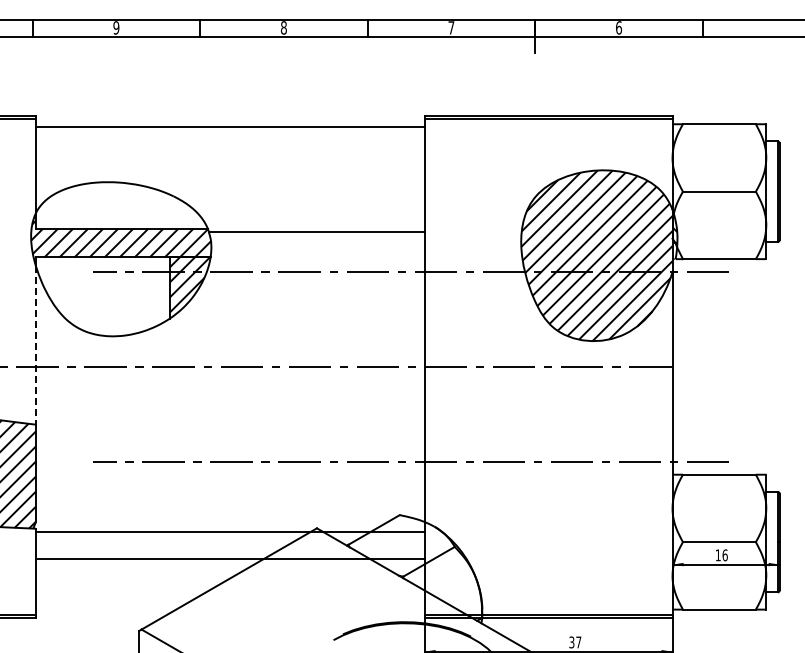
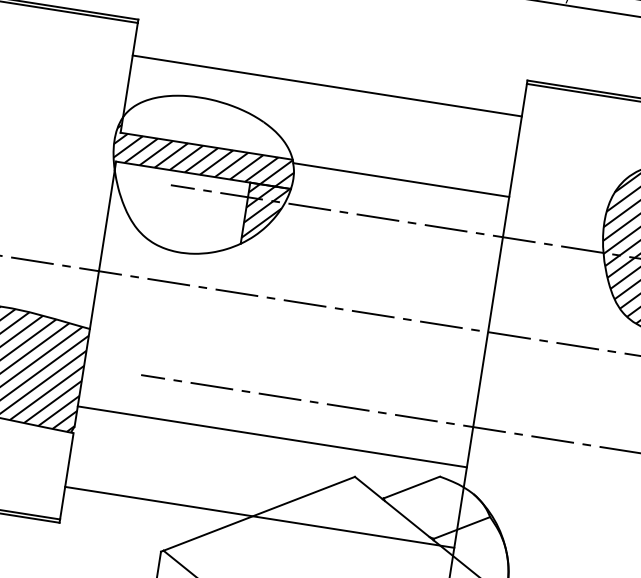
line: (229, 127) -> (326, 85), moved
line: (35, 345) -> (101, 249), dashed -> solid
line: (229, 531) -> (271, 436), moved
line: (229, 559) -> (258, 517), moved

